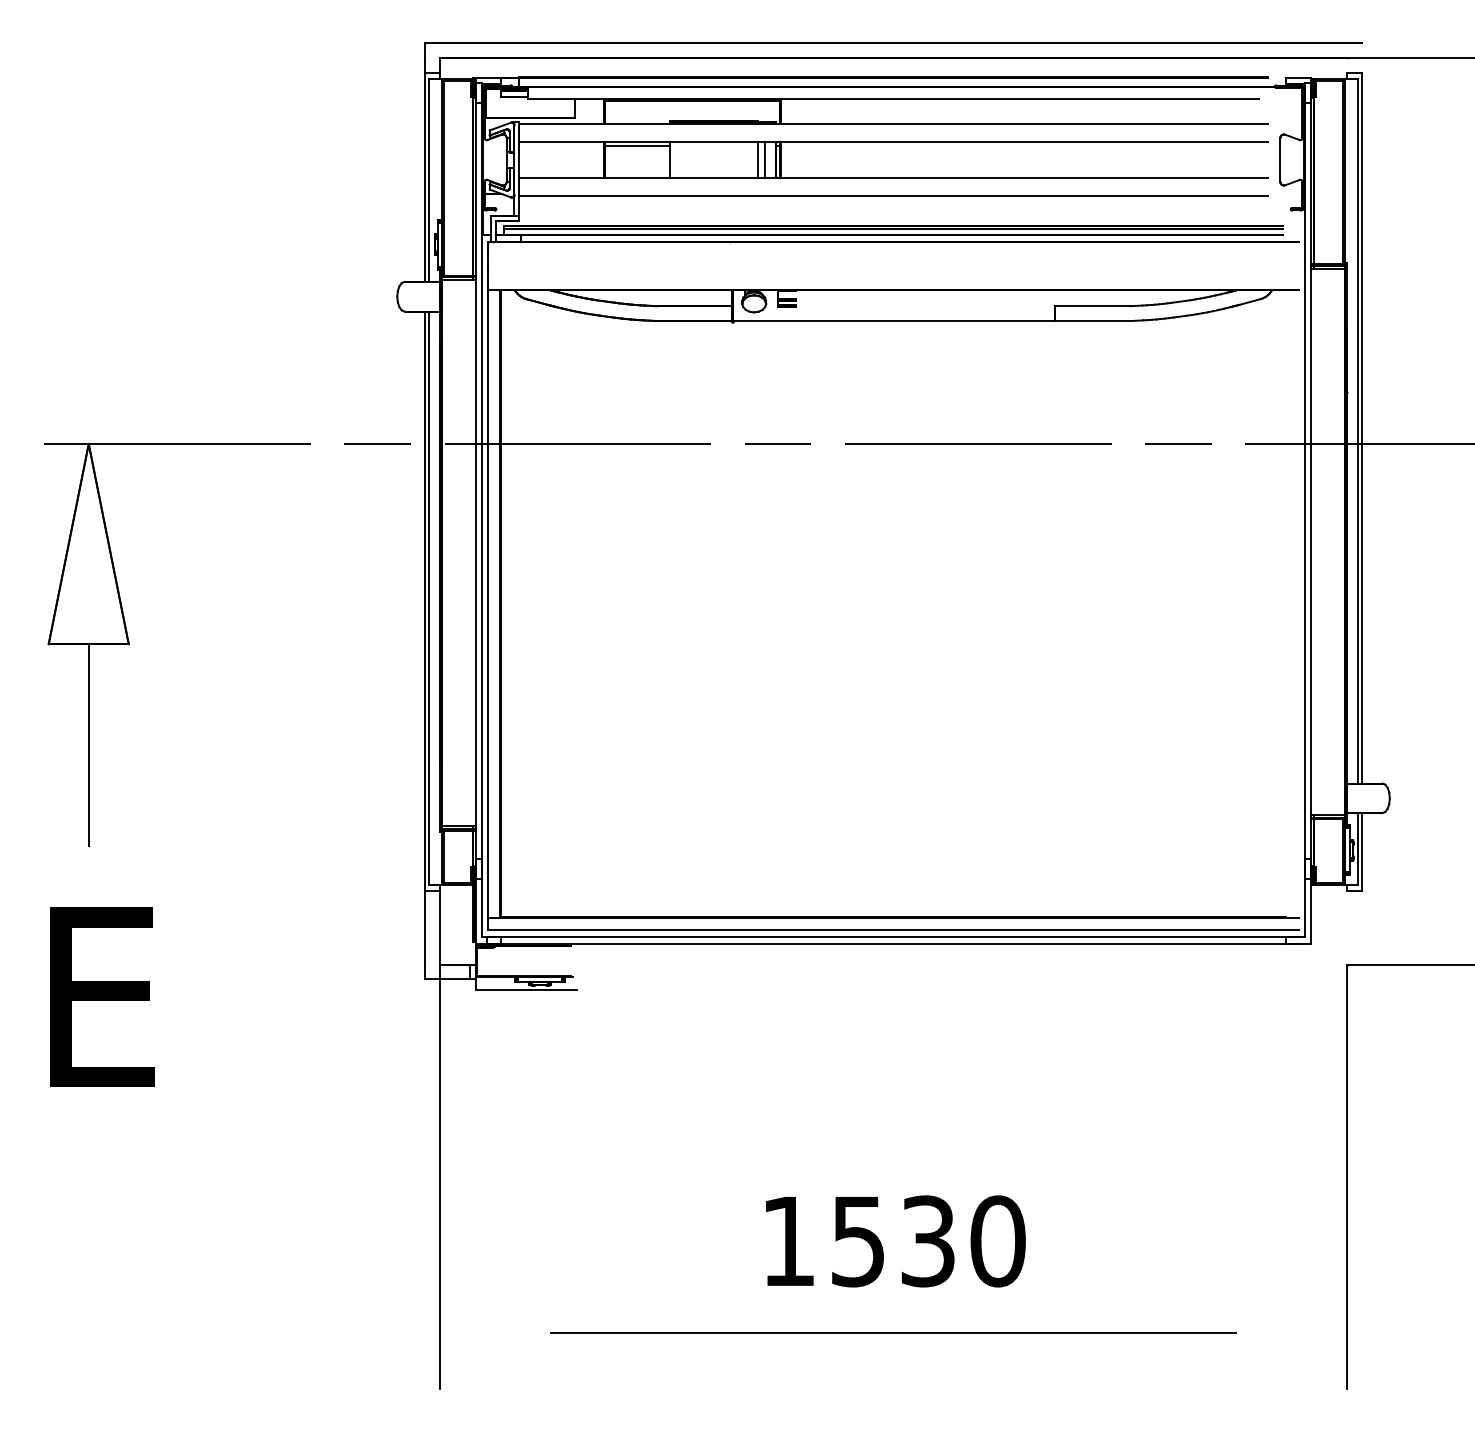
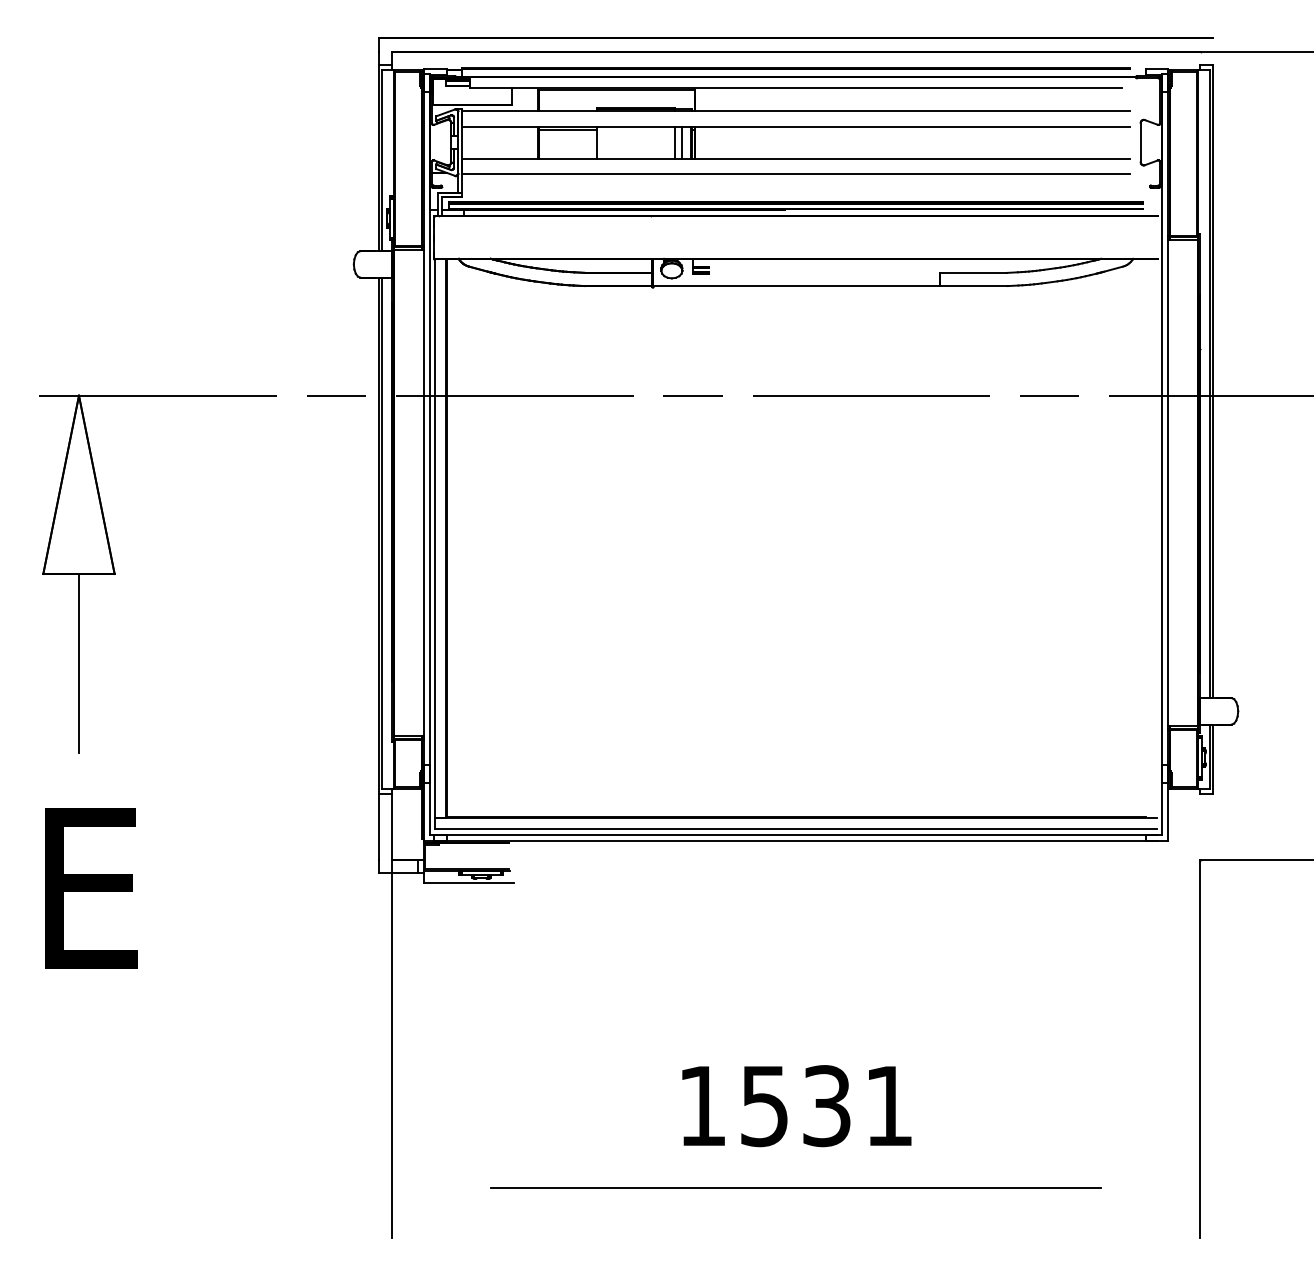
text: (997, 1241) -> (888, 1106), 1530 -> 1531

